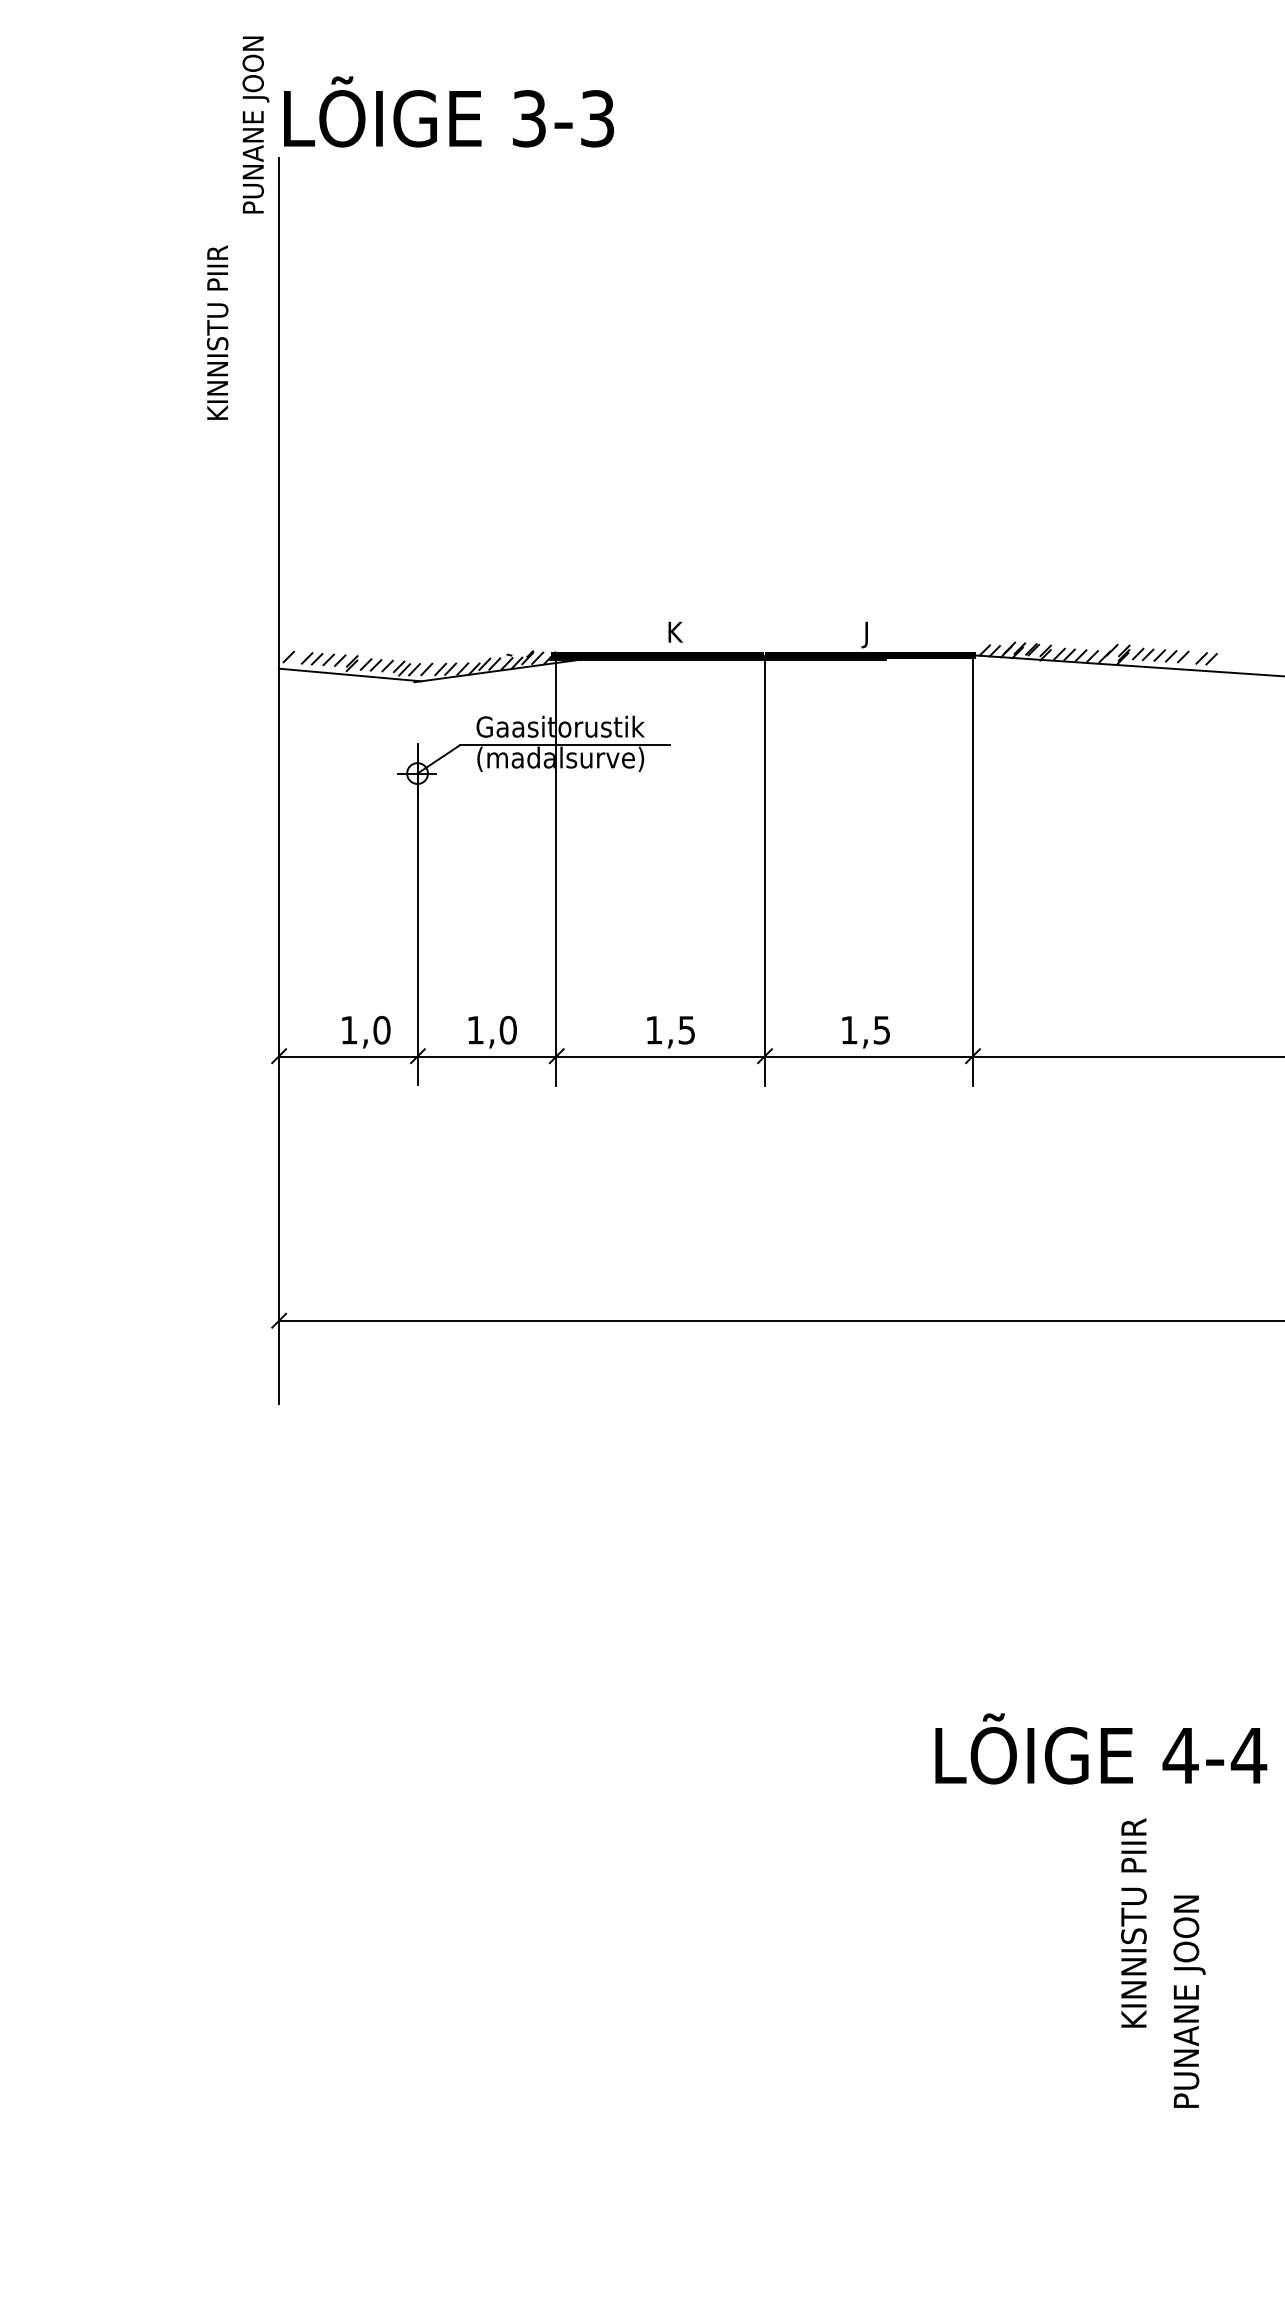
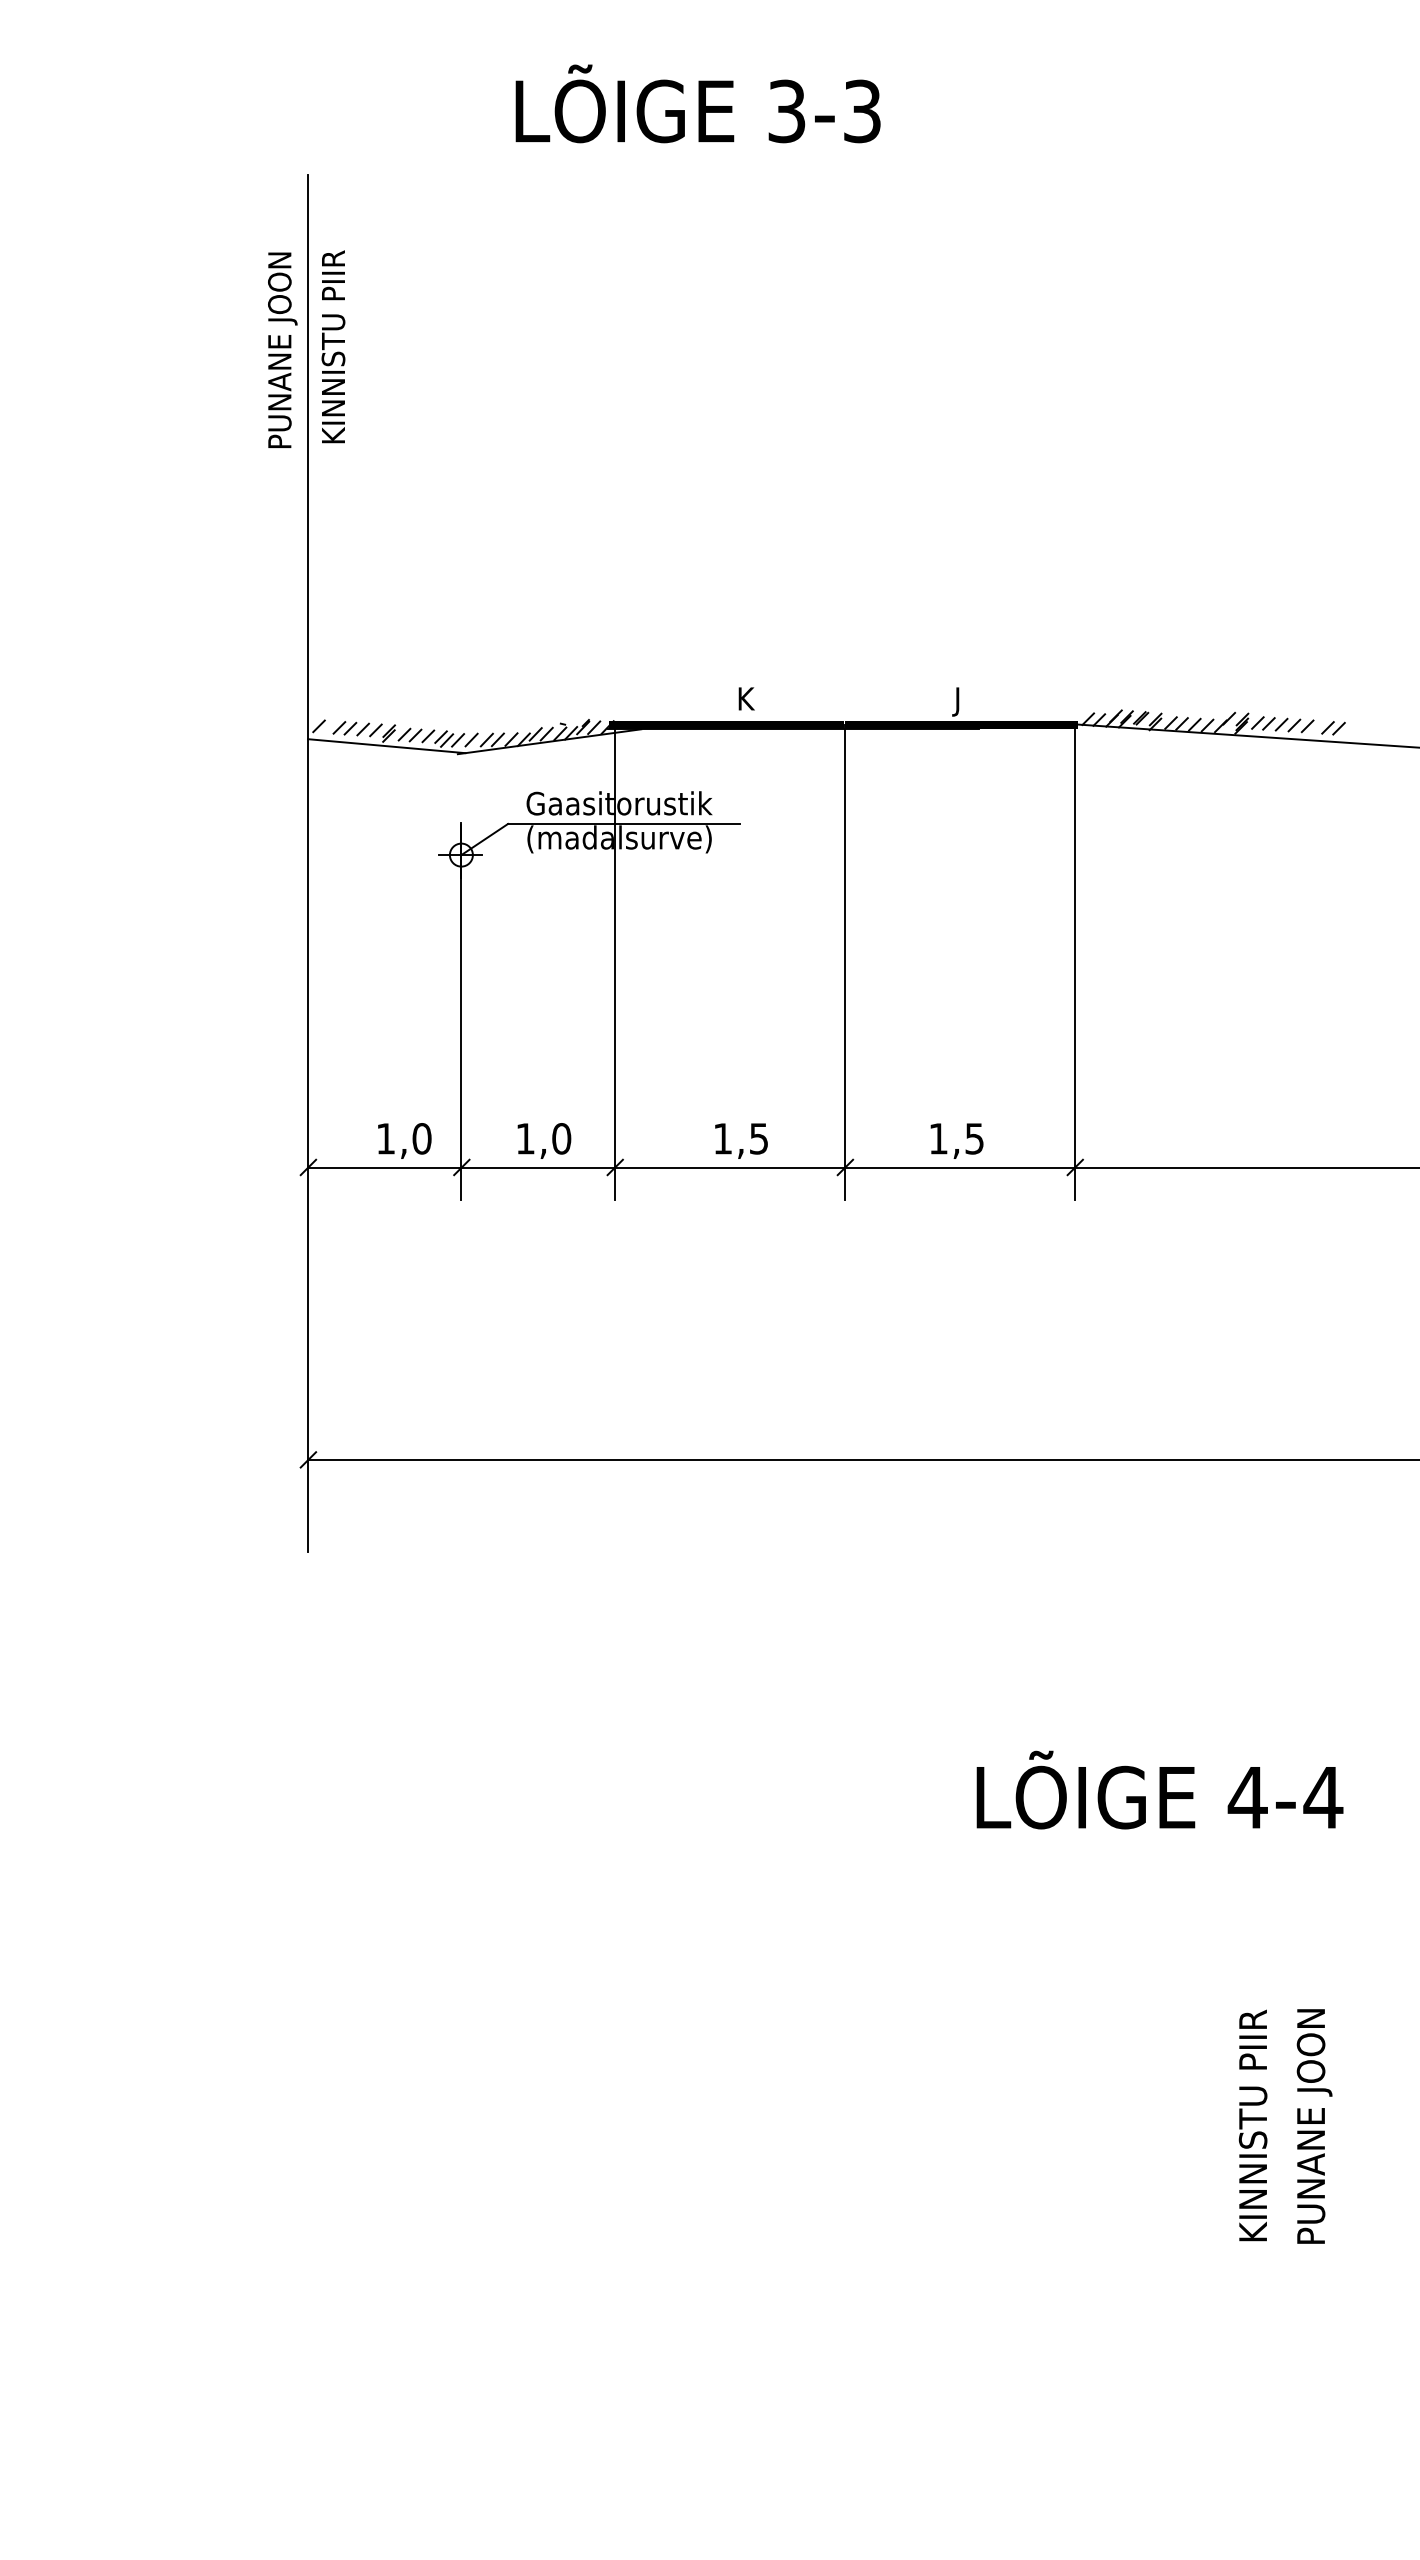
text: (448, 111) -> (697, 103), moved
text: (255, 124) -> (282, 349), moved
text: (217, 332) -> (333, 346), moved
text: (1100, 1748) -> (1159, 1789), moved
text: (1189, 2001) -> (1314, 2126), moved

